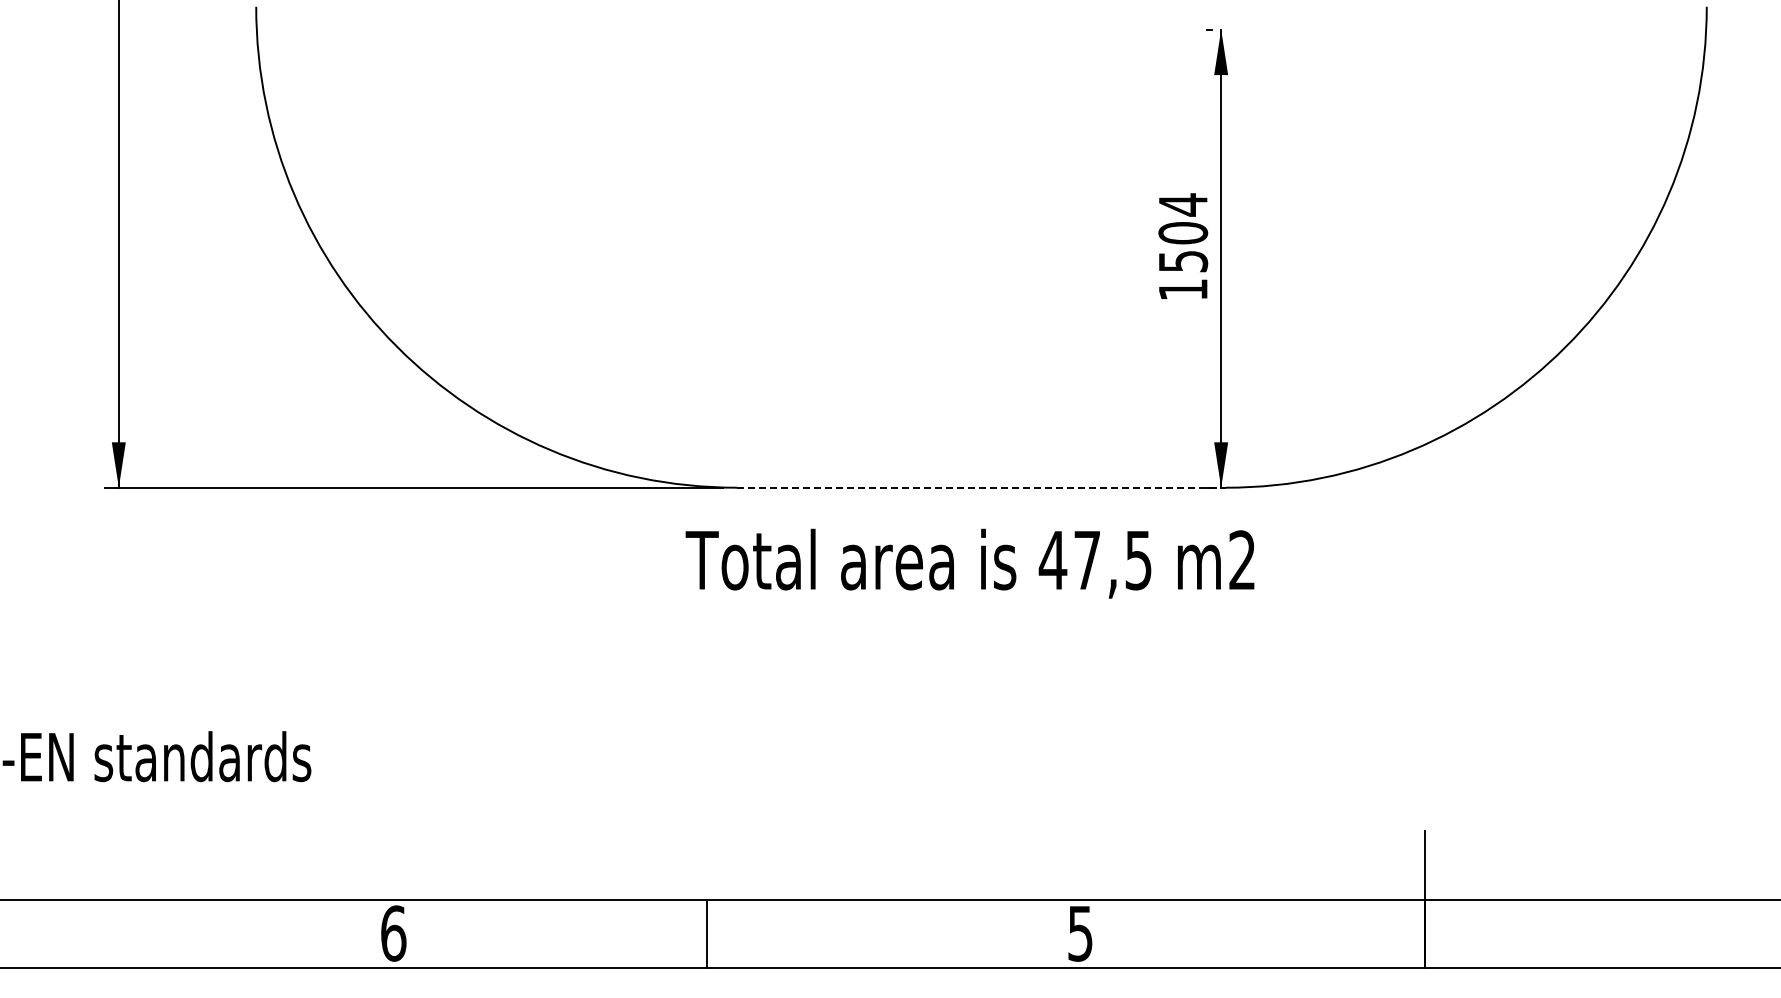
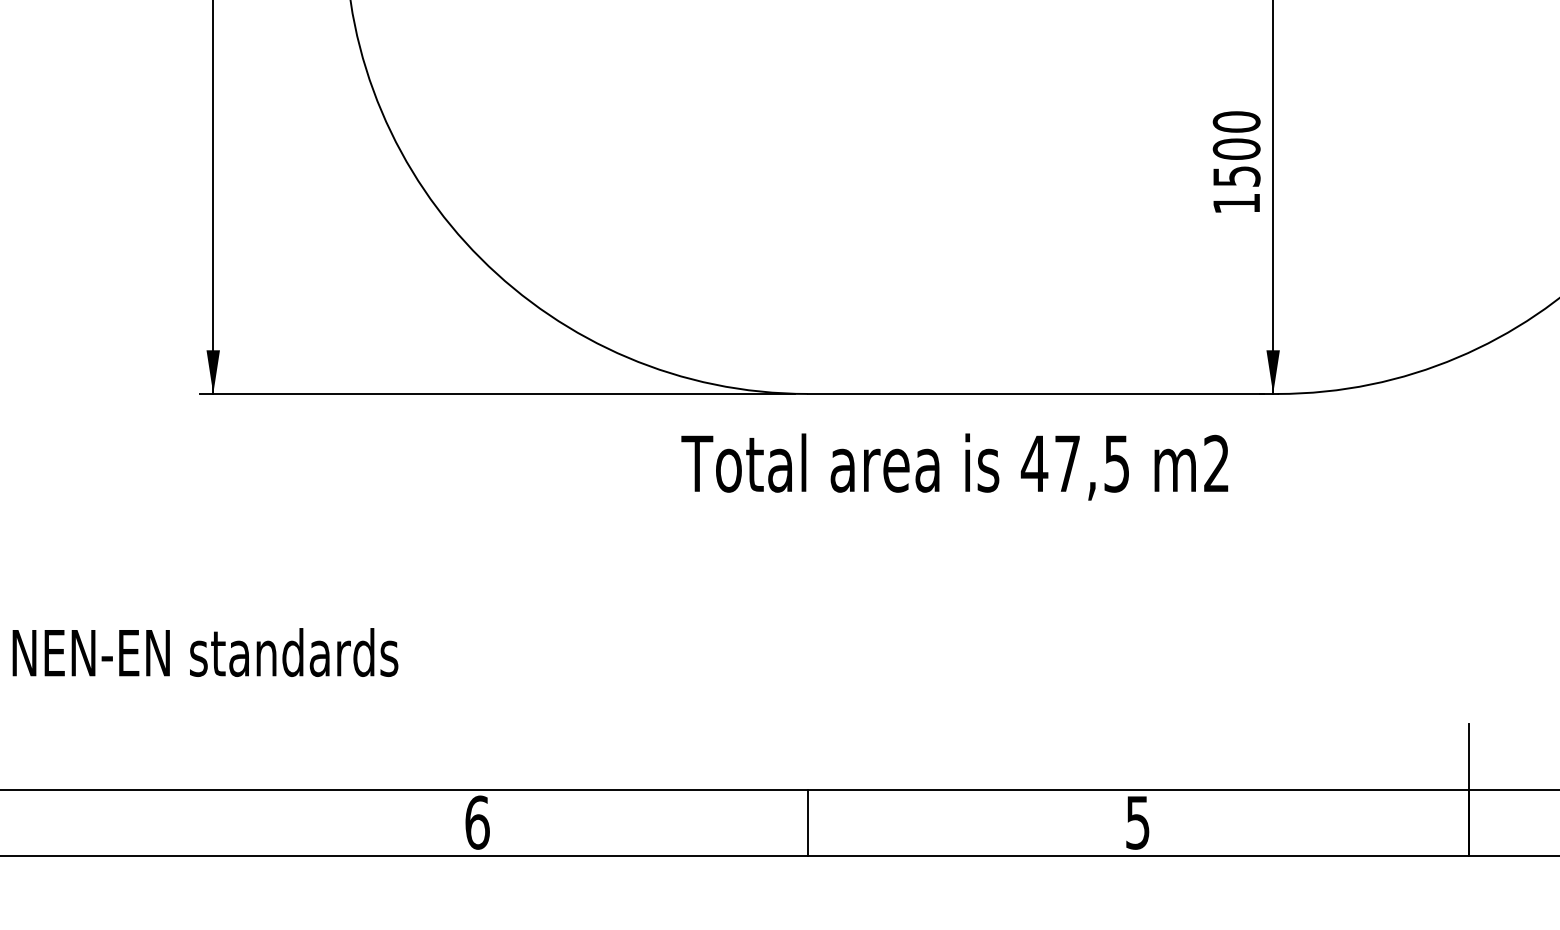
text: (1183, 204) -> (1236, 121), 1504 -> 1500
line: (981, 487) -> (1042, 393), dashed -> solid
text: (969, 563) -> (954, 466), moved
line: (706, 933) -> (808, 822), moved

